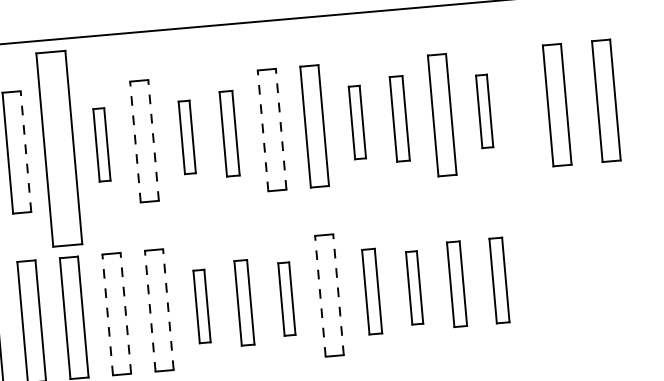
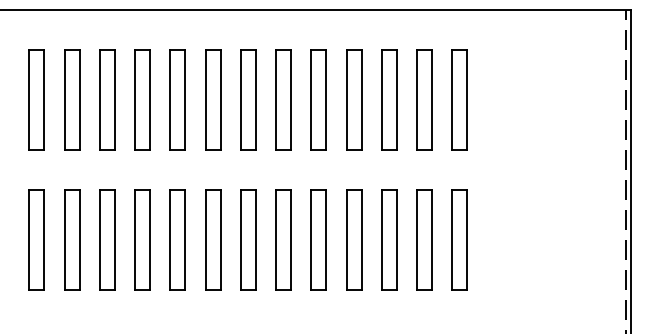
part: (606, 100) -> (560, 99), removed
part: (556, 104) -> (519, 99), removed
part: (484, 110) -> (459, 99), size x1.67
part: (399, 118) -> (389, 99), size x1.43
part: (357, 121) -> (354, 99), size x1.67
line: (281, 128) -> (291, 99), dashed -> solid
line: (263, 130) -> (276, 99), dashed -> solid
part: (229, 133) -> (248, 99), size x1.43
part: (187, 136) -> (213, 99), size x1.67
line: (153, 139) -> (185, 99), dashed -> solid
line: (135, 141) -> (170, 99), dashed -> solid
part: (101, 144) -> (142, 99), size x1.67
part: (59, 147) -> (107, 99), size x0.62
line: (25, 150) -> (79, 99), dashed -> solid
part: (499, 279) -> (459, 239), size x1.43
part: (456, 283) -> (424, 239), size x1.43
part: (414, 287) -> (389, 239), size x1.67
part: (372, 290) -> (354, 239), size x1.43
line: (338, 293) -> (326, 239), dashed -> solid
line: (320, 295) -> (311, 239), dashed -> solid
part: (286, 298) -> (283, 239), size x1.67
part: (244, 301) -> (248, 239), size x1.43
part: (202, 305) -> (213, 239), size x1.67
line: (168, 308) -> (185, 239), dashed -> solid
line: (150, 310) -> (170, 239), dashed -> solid
line: (126, 312) -> (150, 239), dashed -> solid
line: (108, 313) -> (135, 239), dashed -> solid

